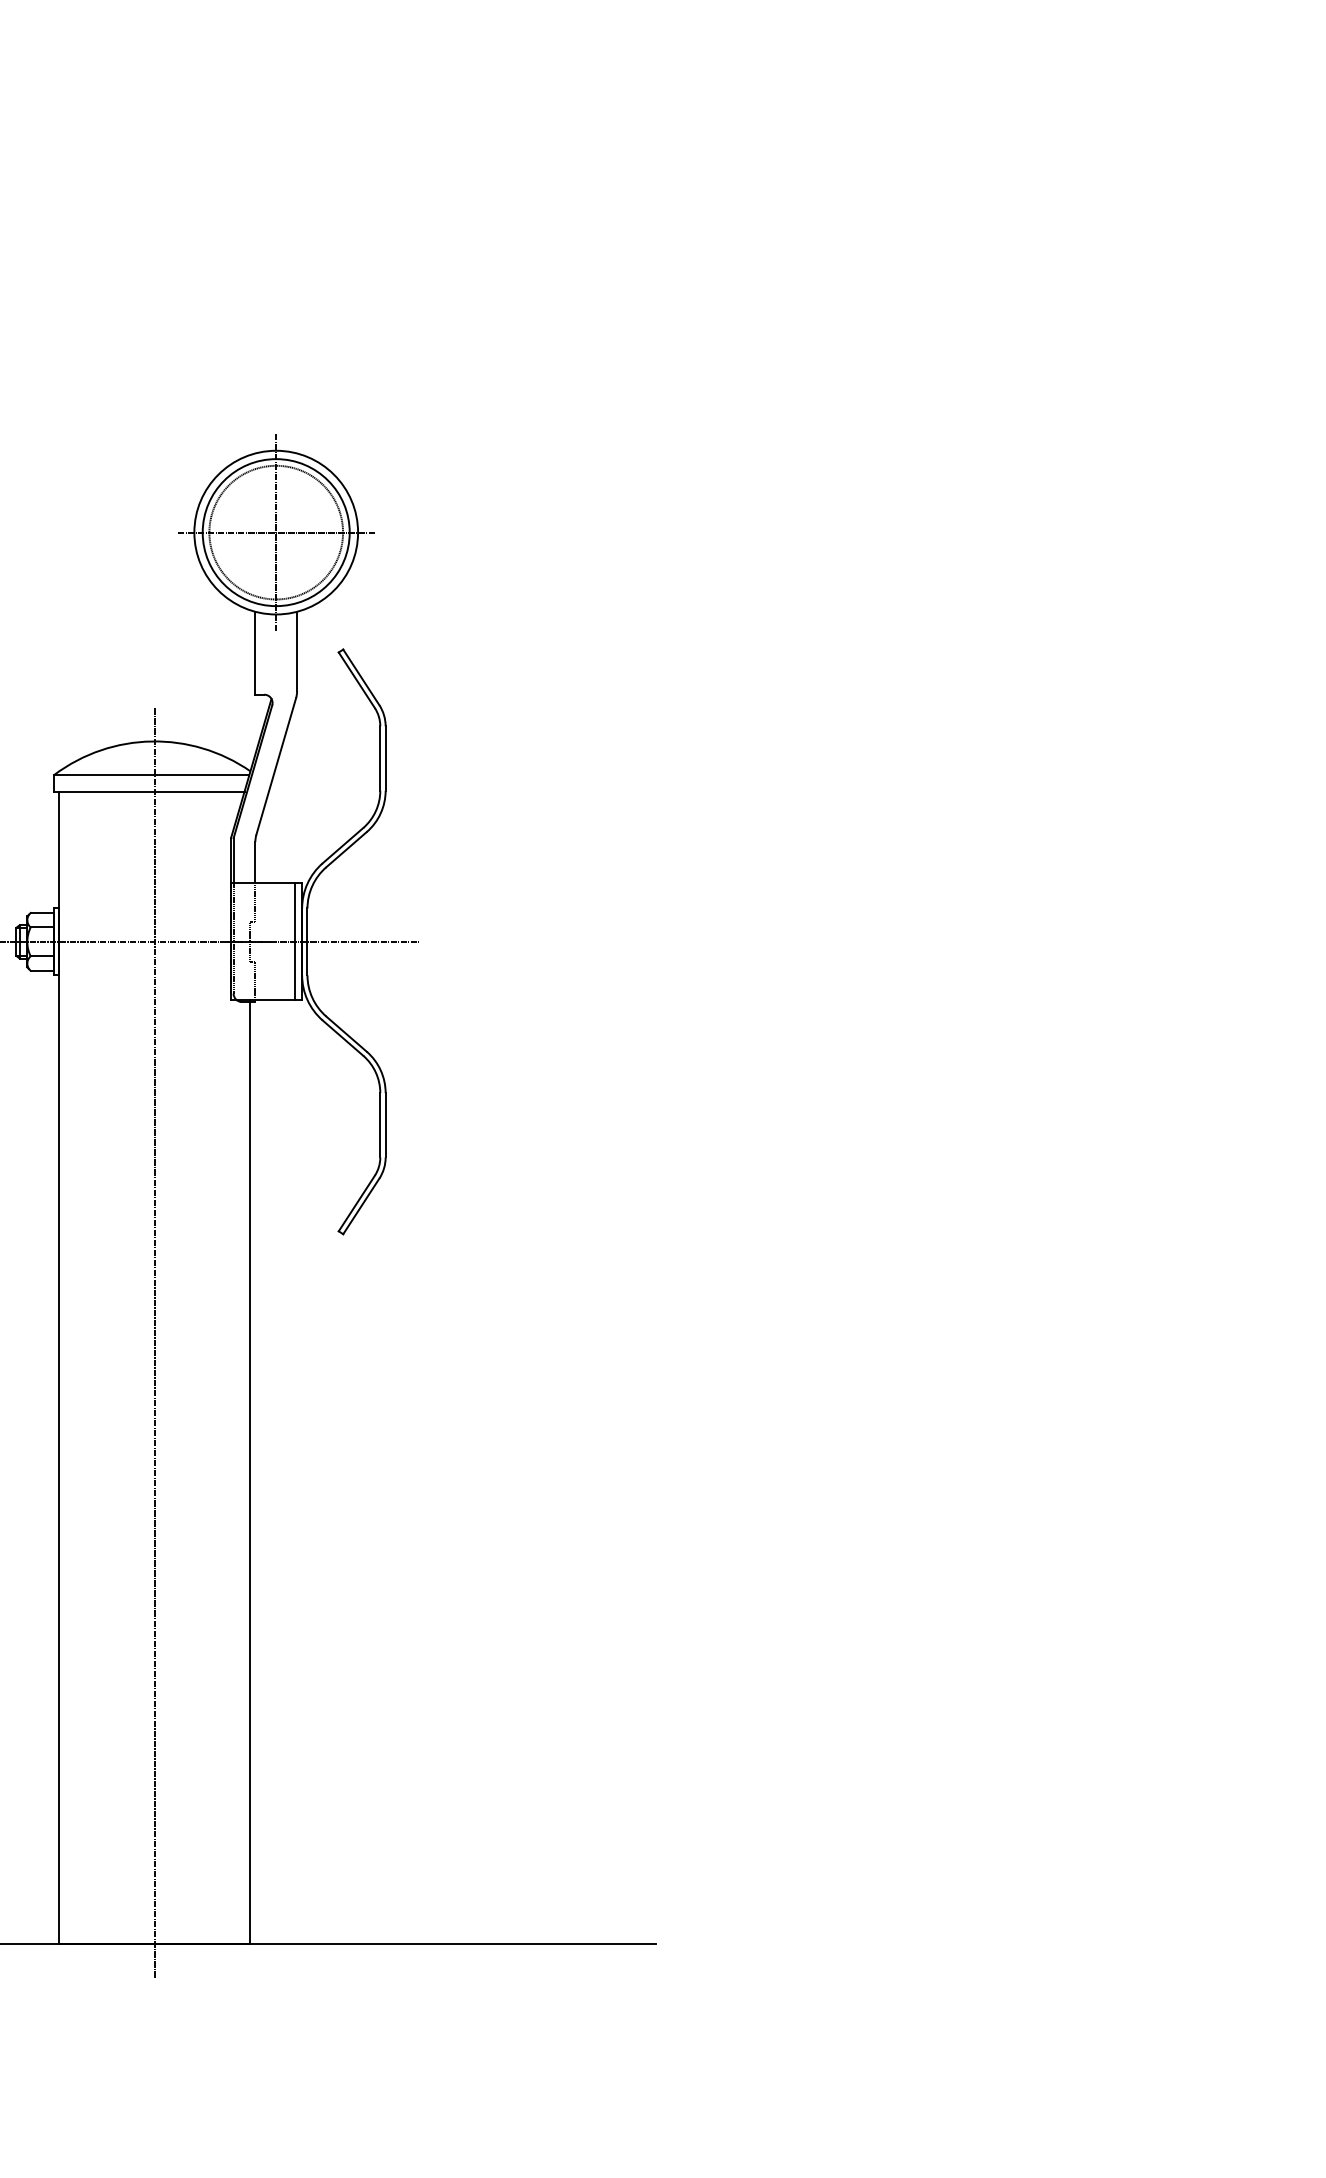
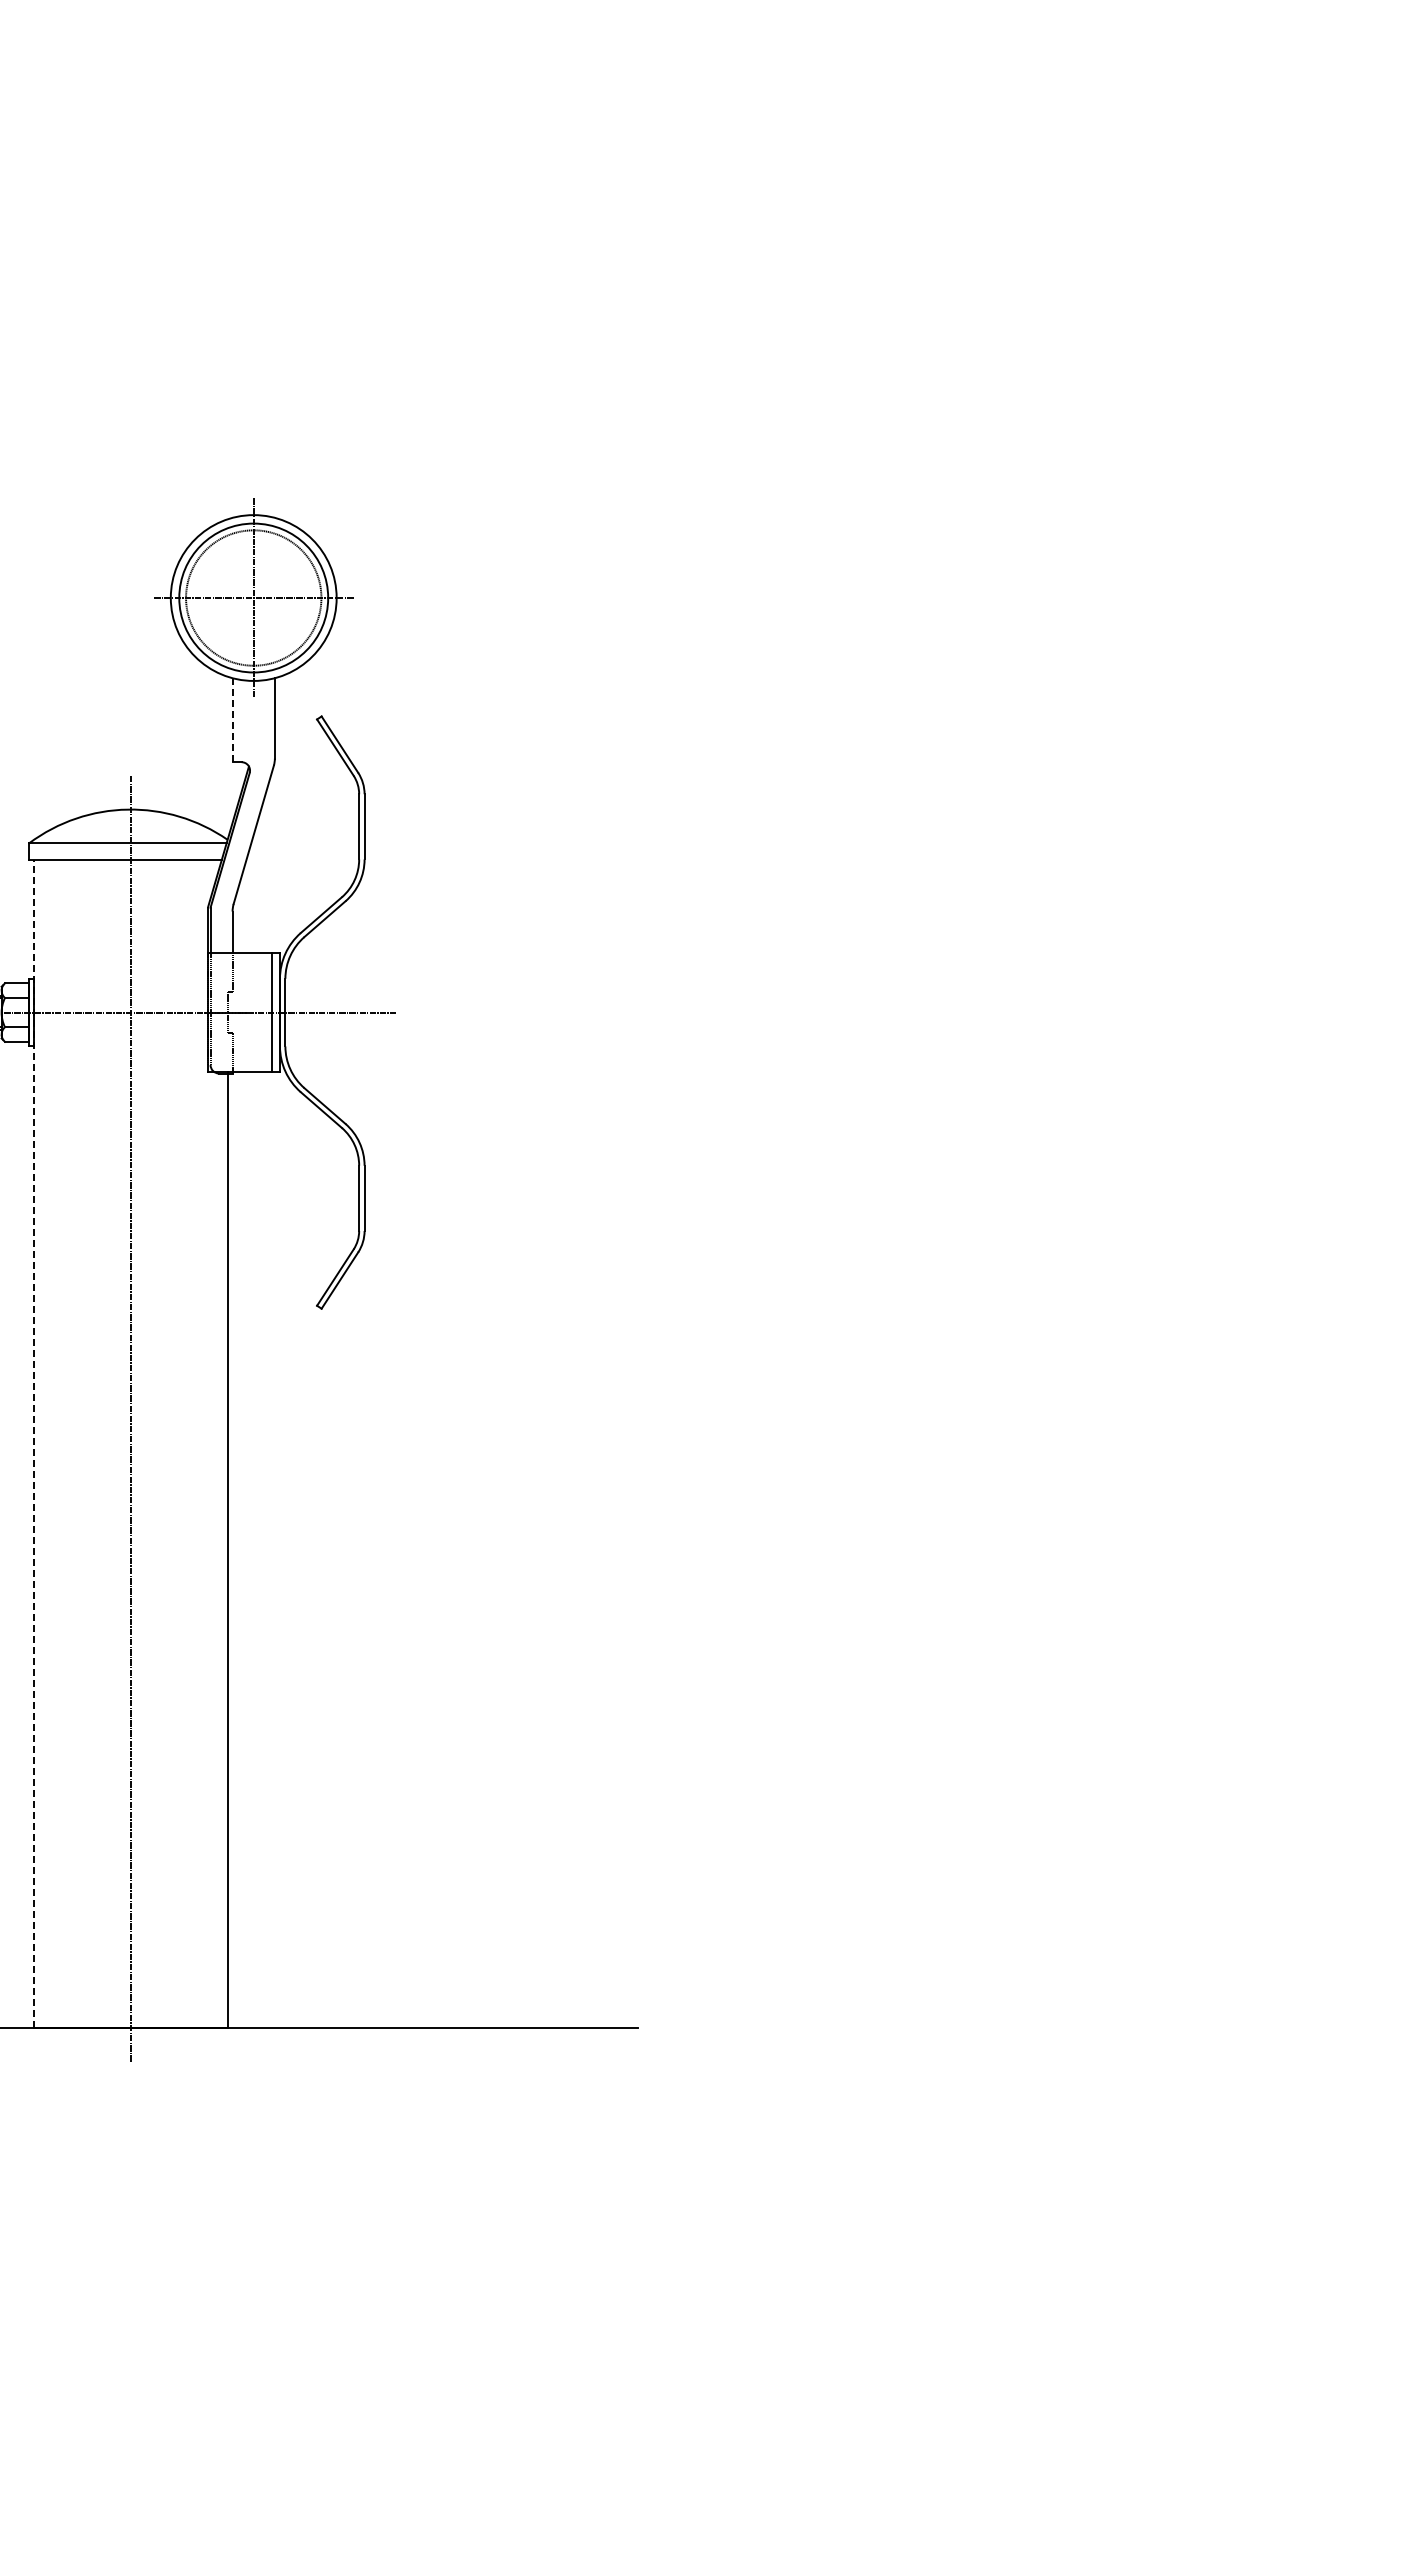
line: (255, 653) -> (232, 720), solid -> dashed
line: (59, 1368) -> (34, 1444), solid -> dashed

